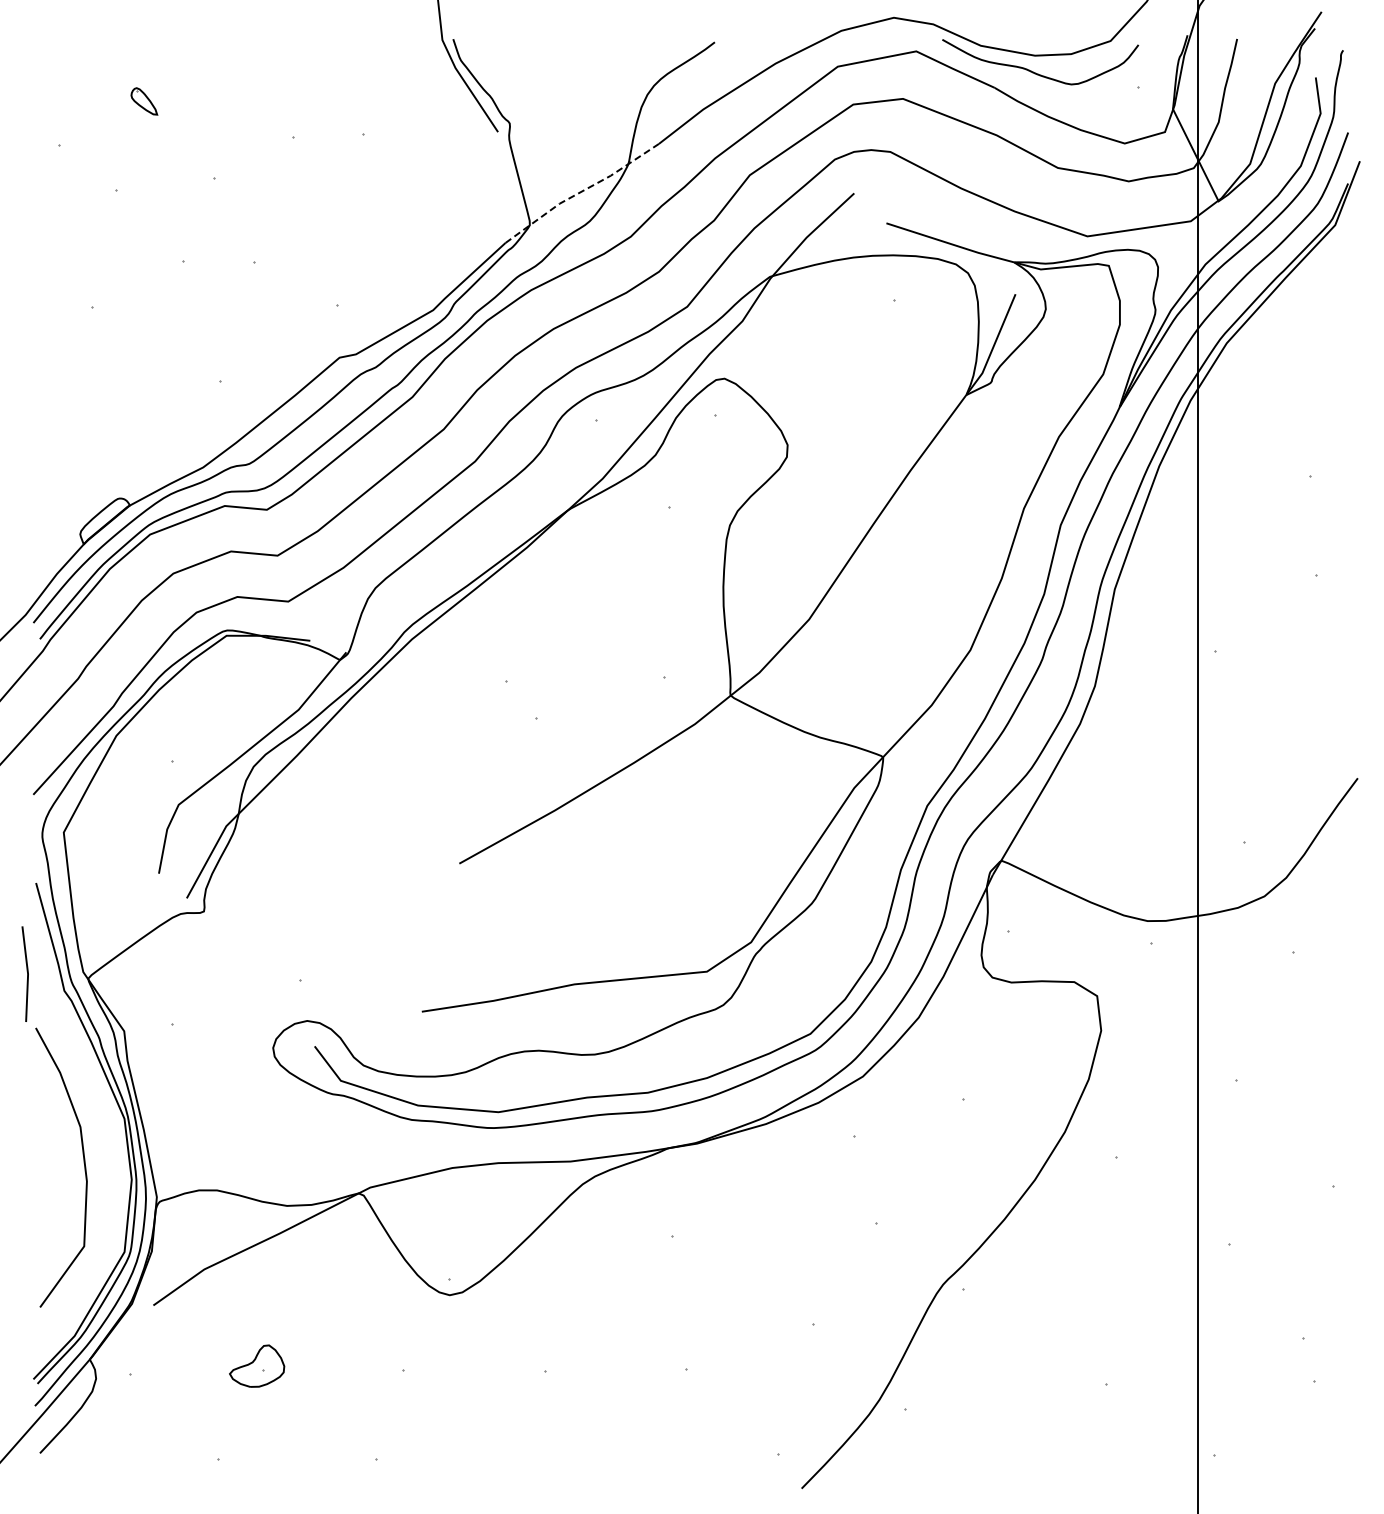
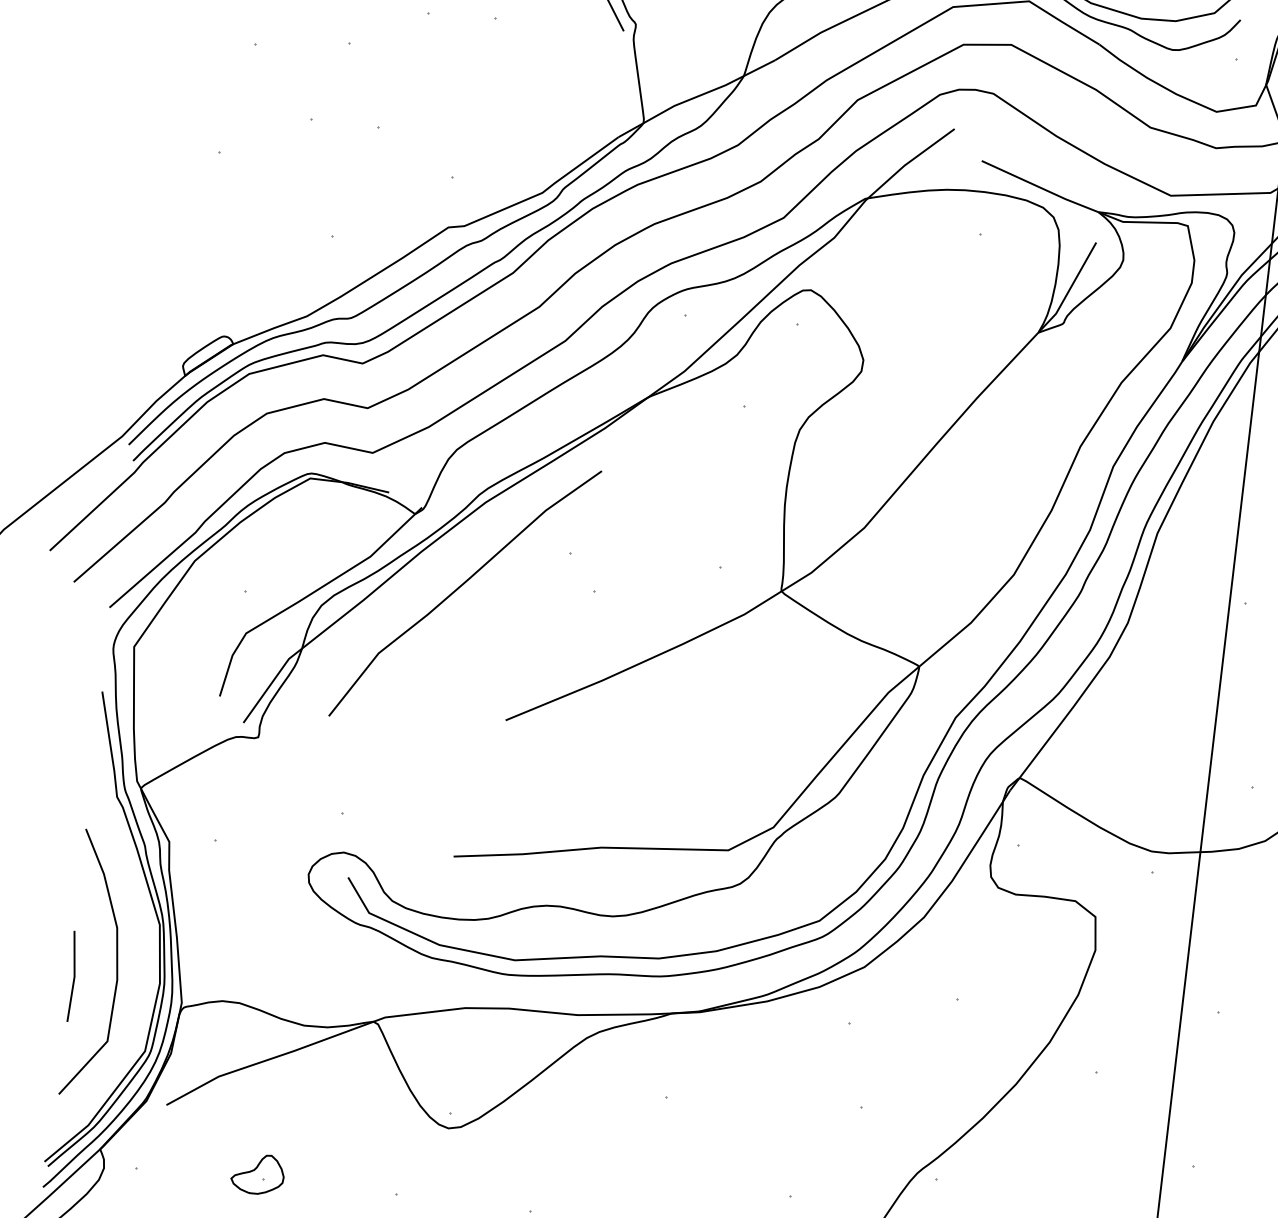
line: (581, 191) -> (696, 96), dashed -> solid
curve: (396, 730) -> (460, 587), added
line: (26, 971) -> (73, 974), moved

